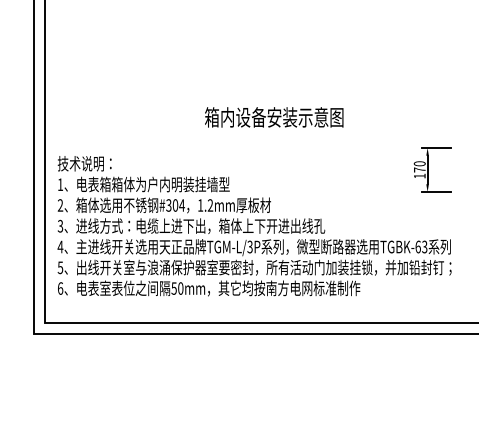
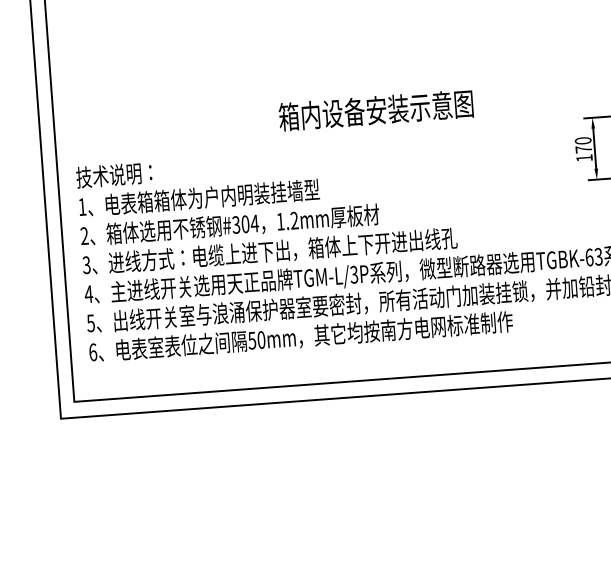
text: (274, 117) -> (376, 110), moved

